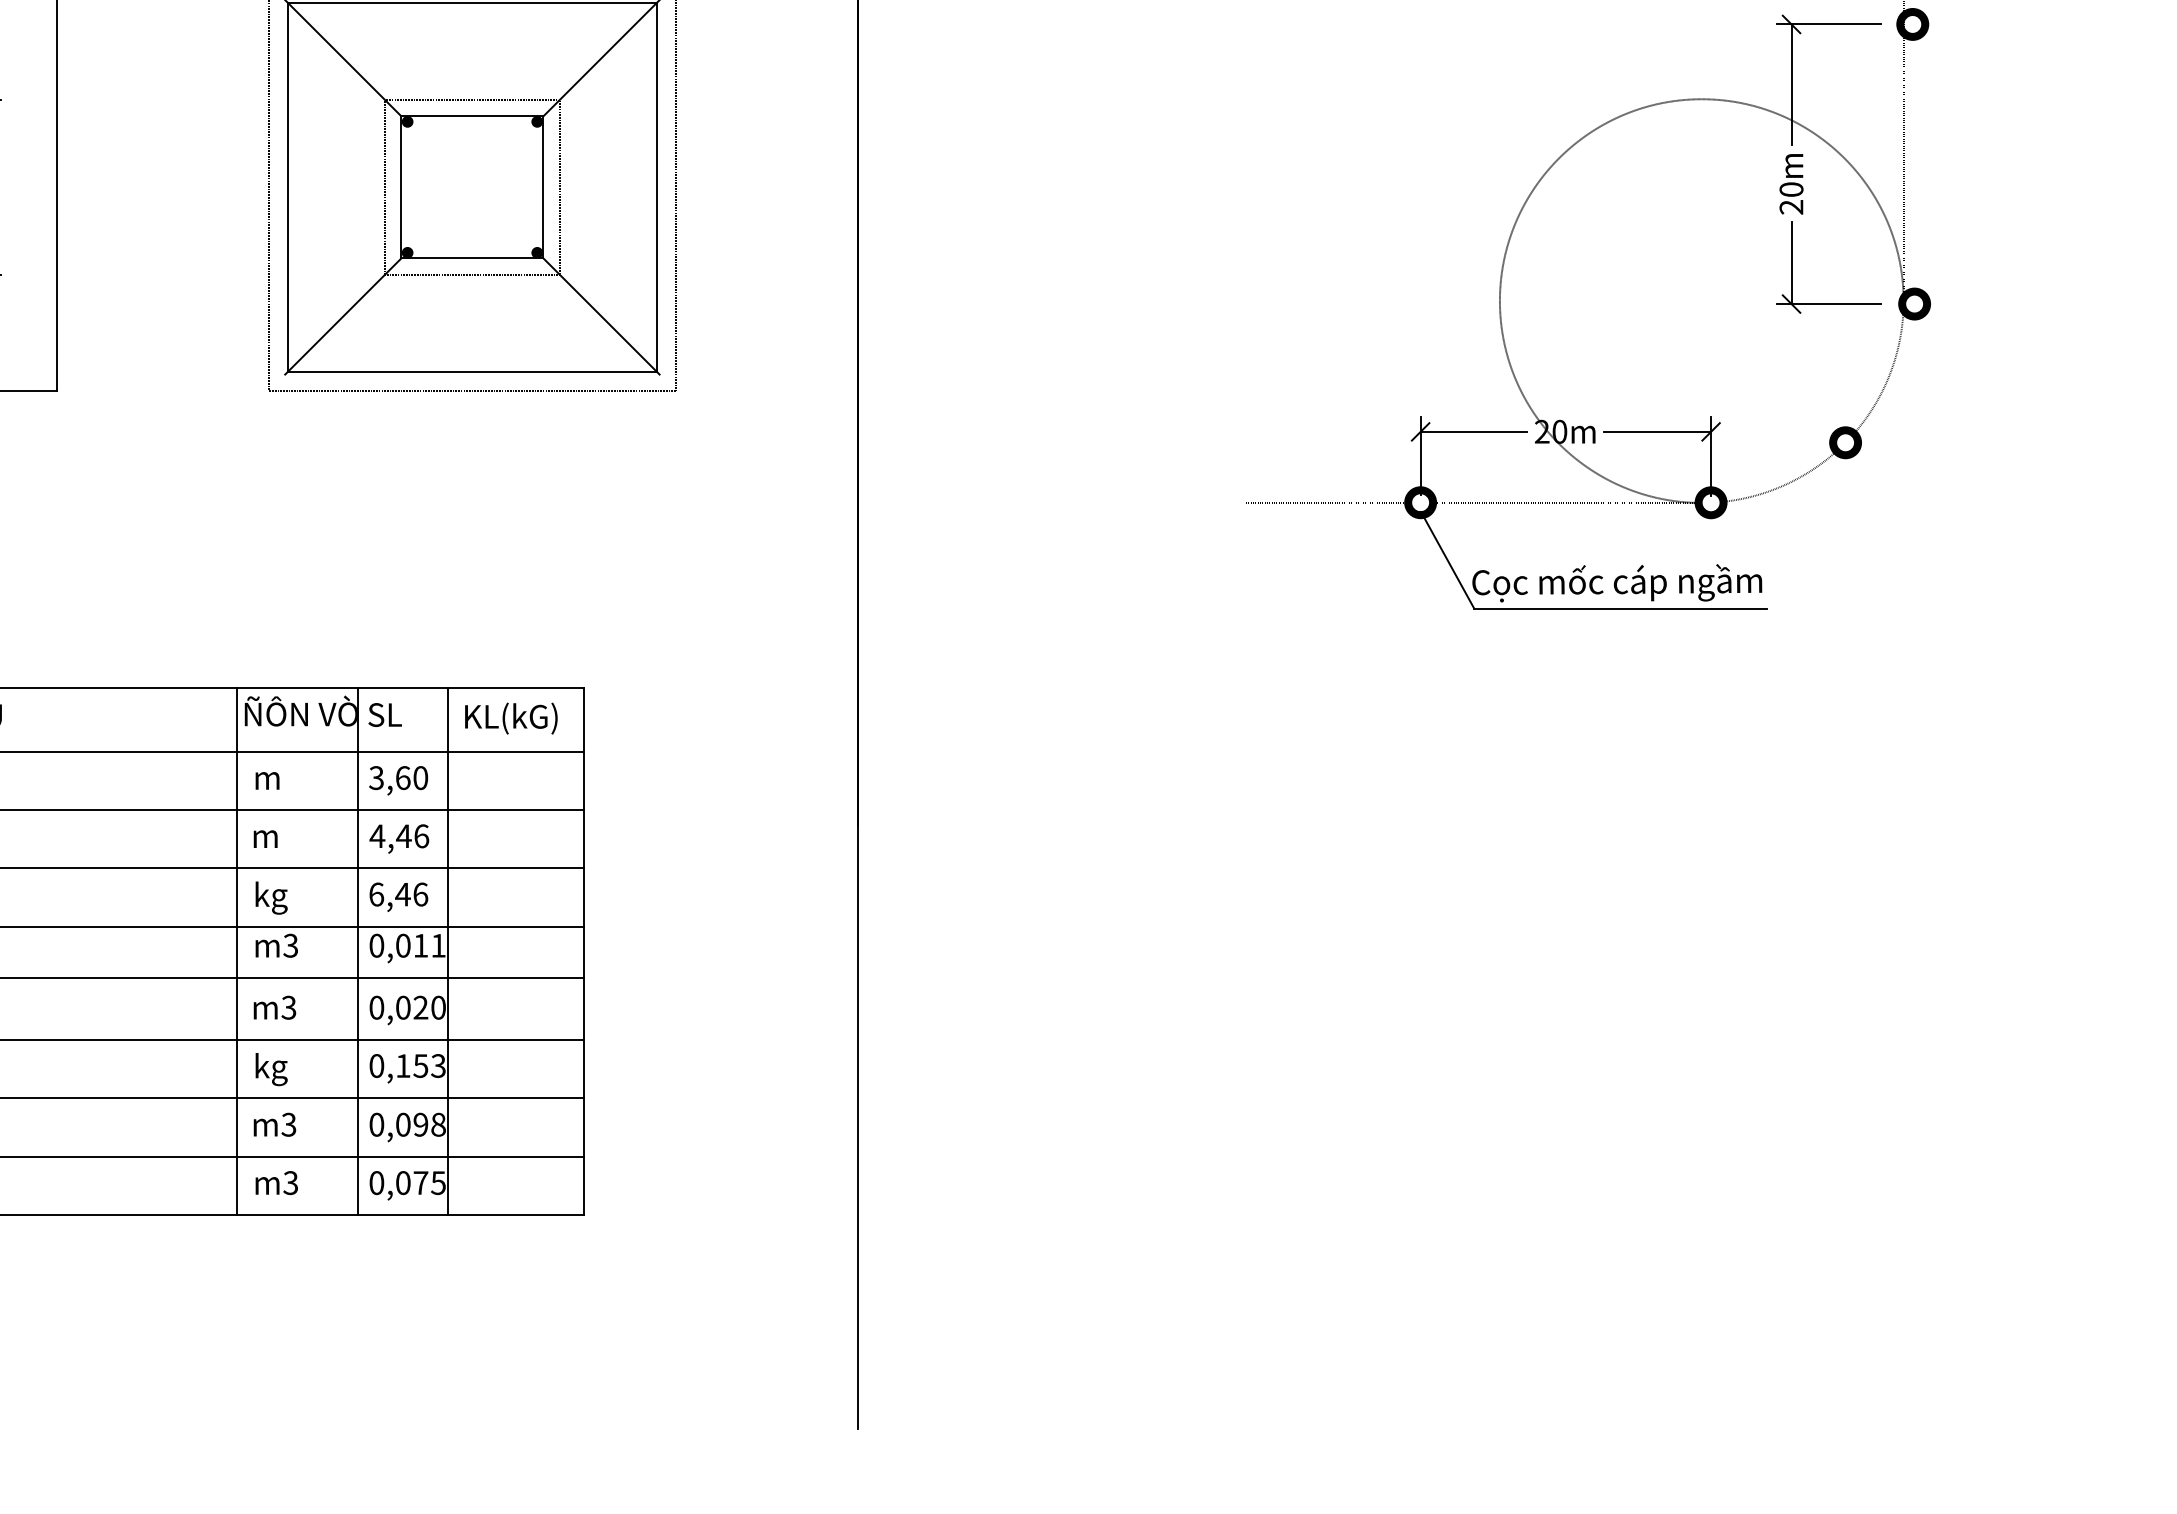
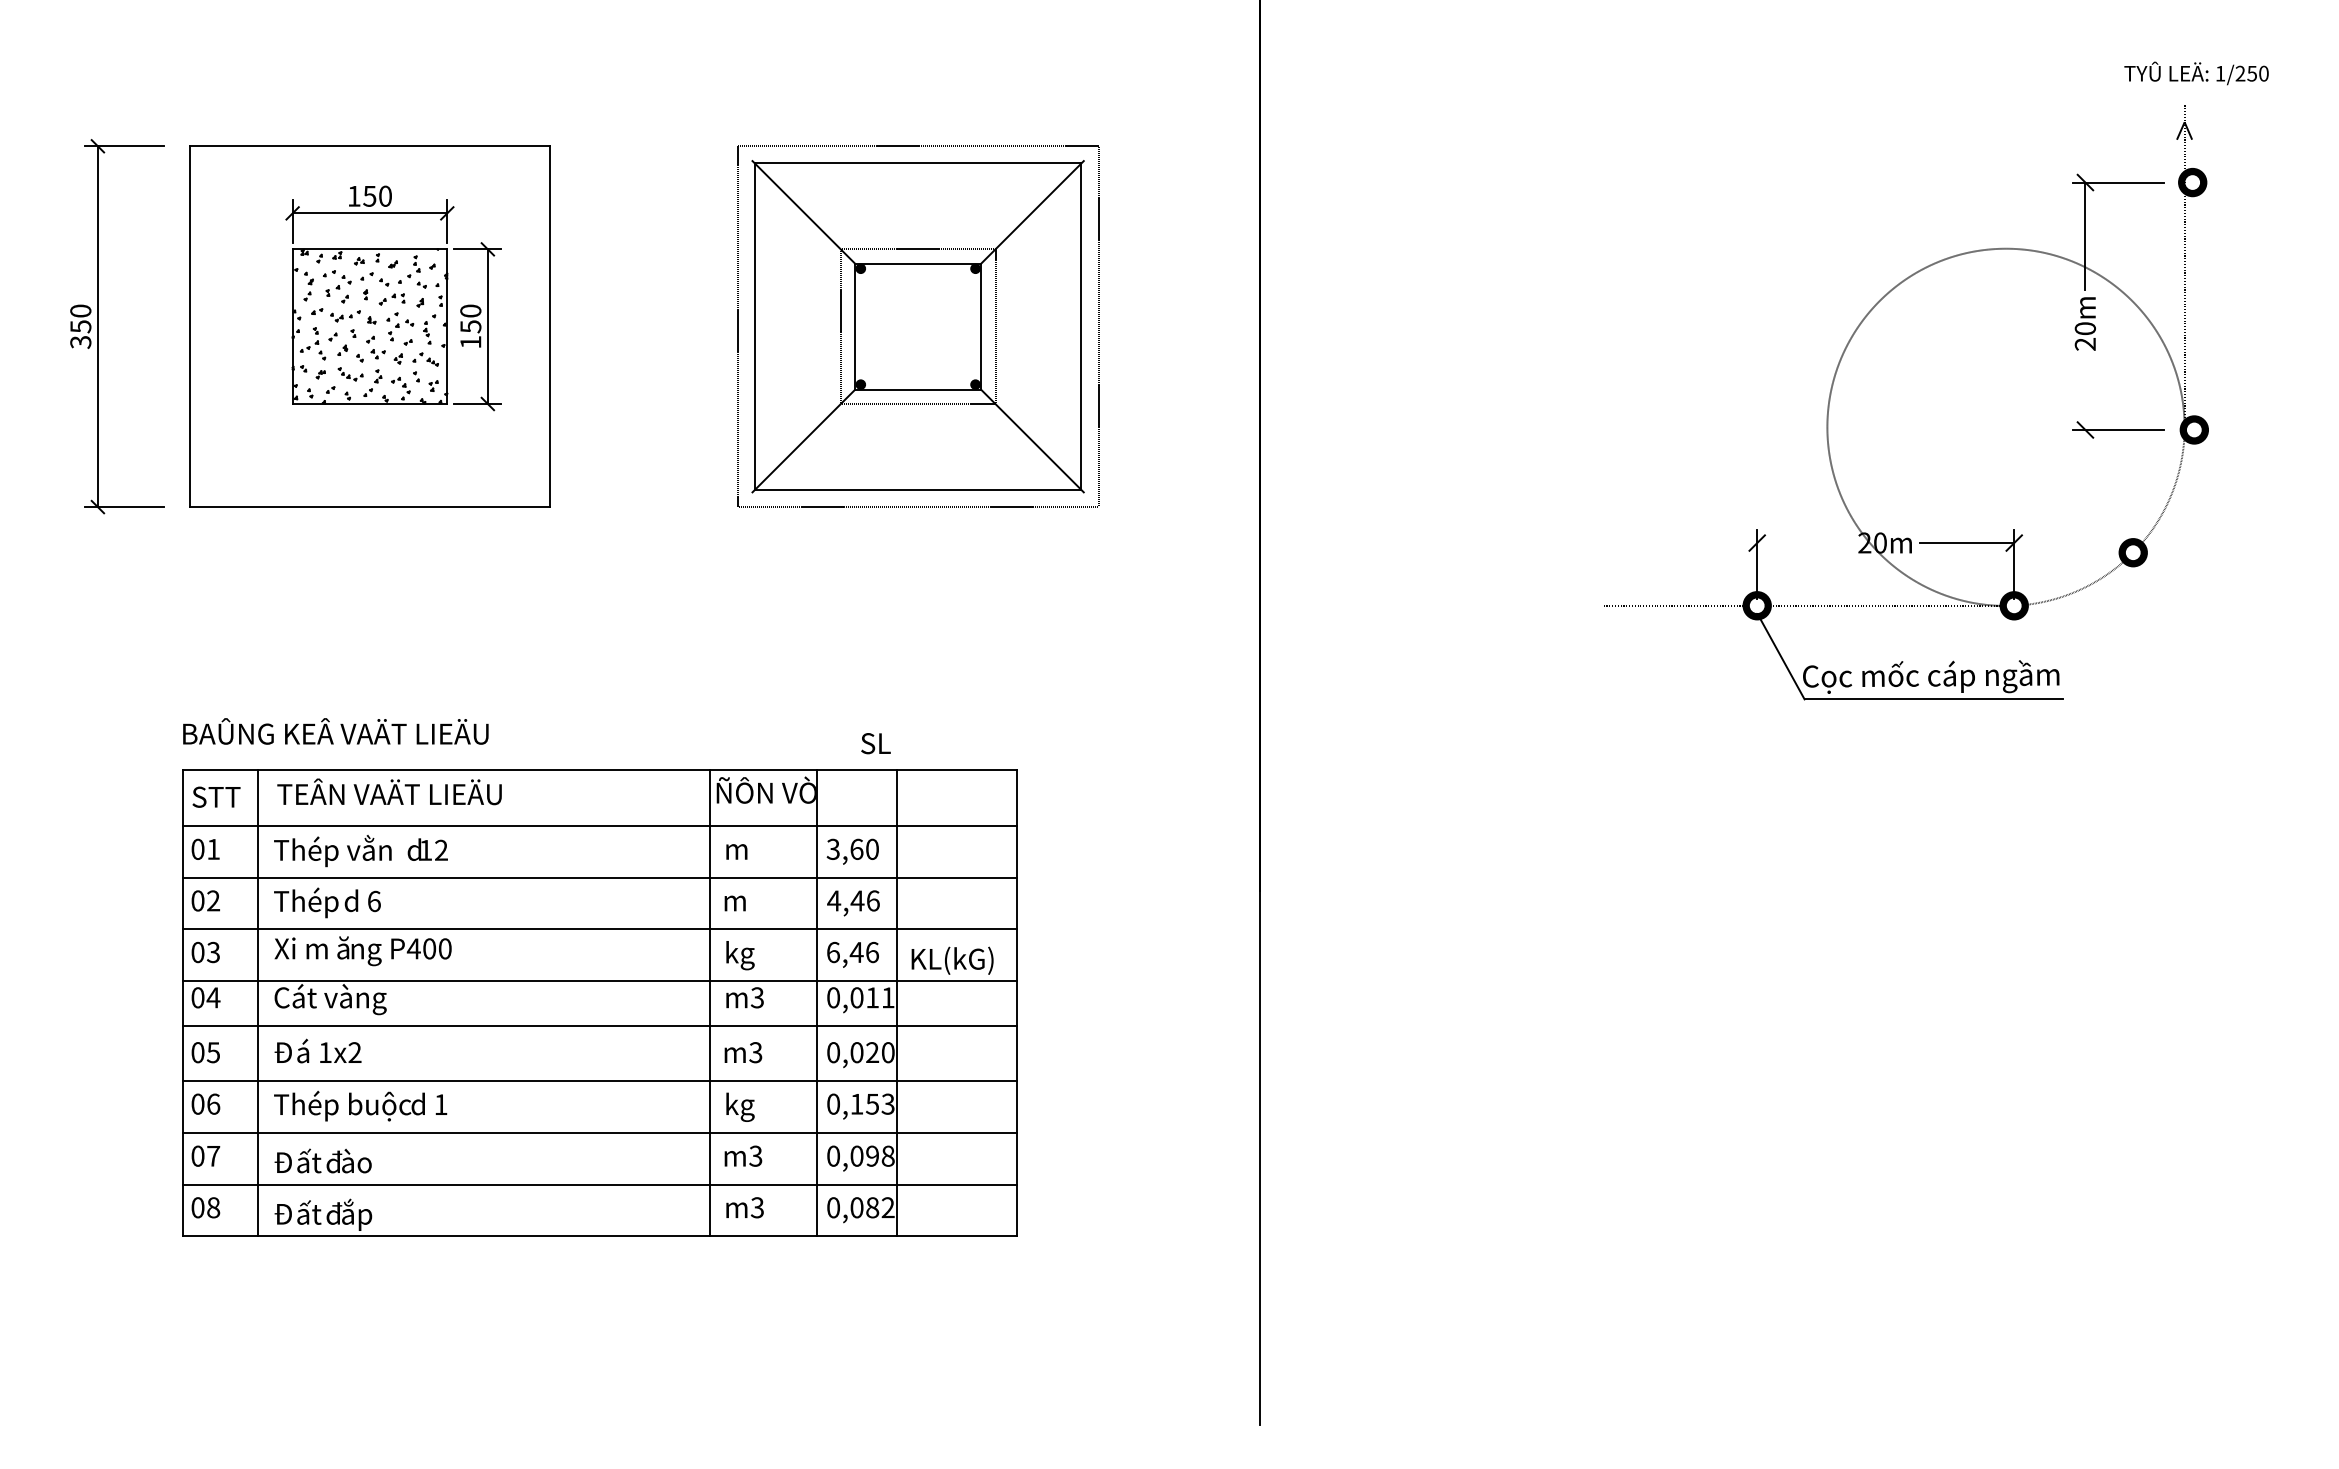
line: (1791, 262) -> (2085, 393), removed
line: (1474, 432) -> (1804, 543), removed
text: (384, 714) -> (875, 743), moved
text: (511, 718) -> (952, 960), moved
text: (429, 1182) -> (880, 1207), 0,075 -> 0,082

